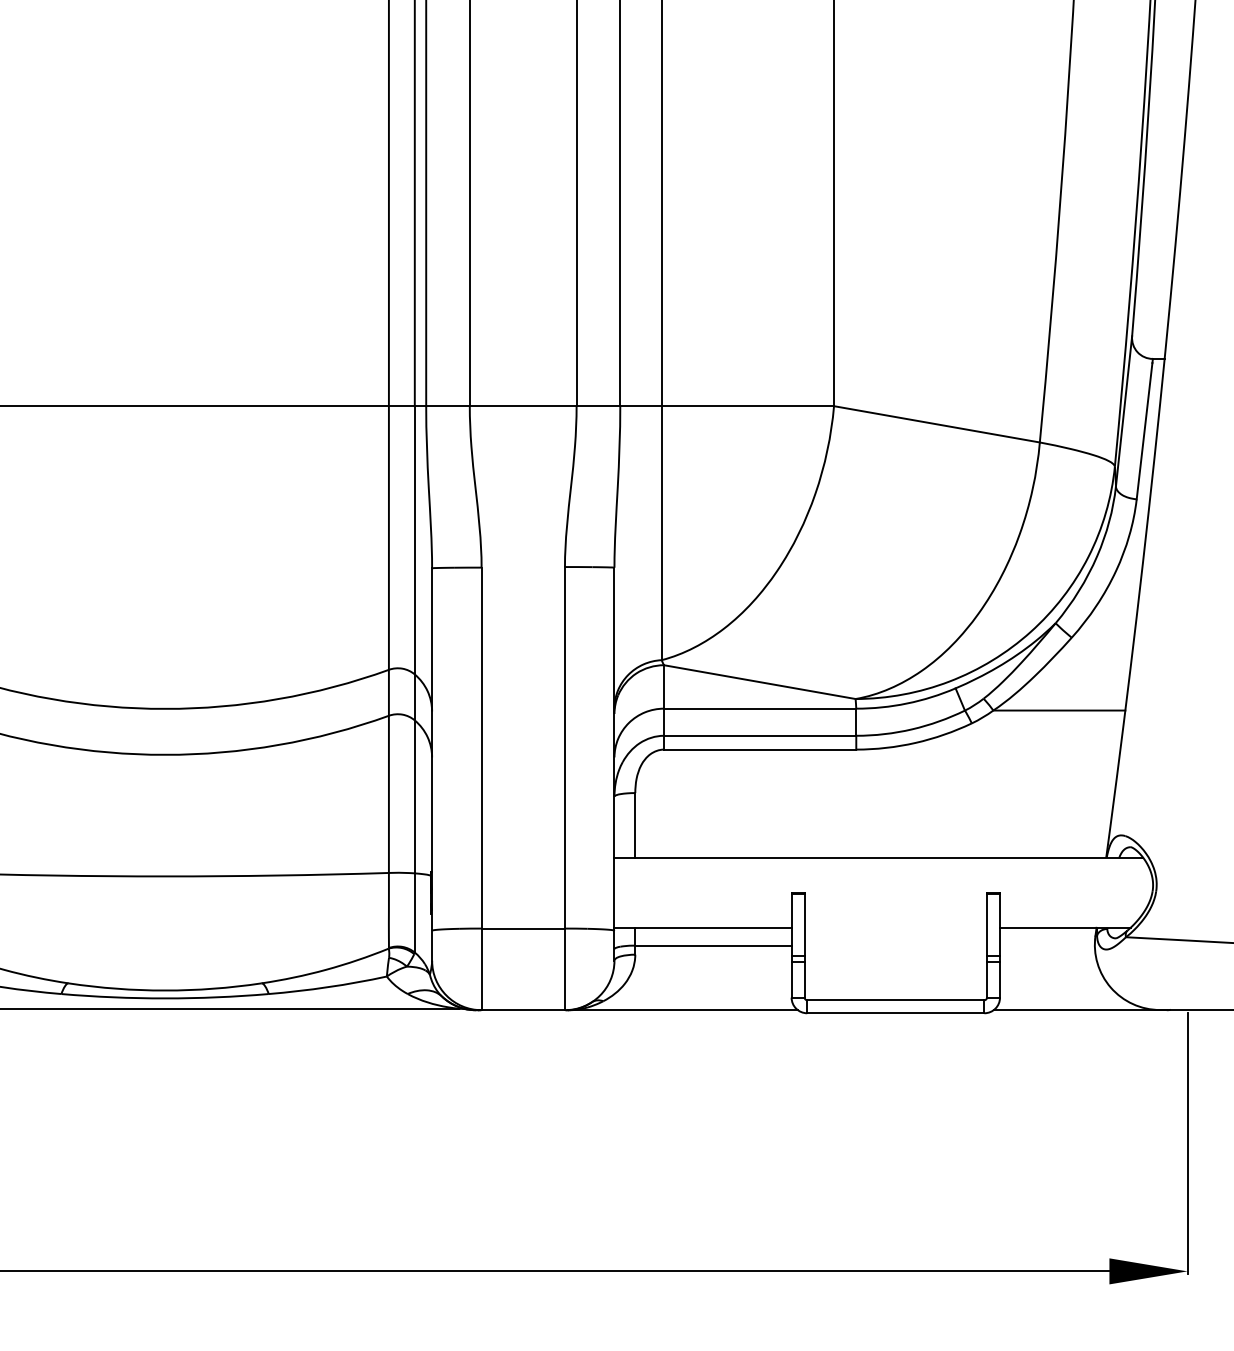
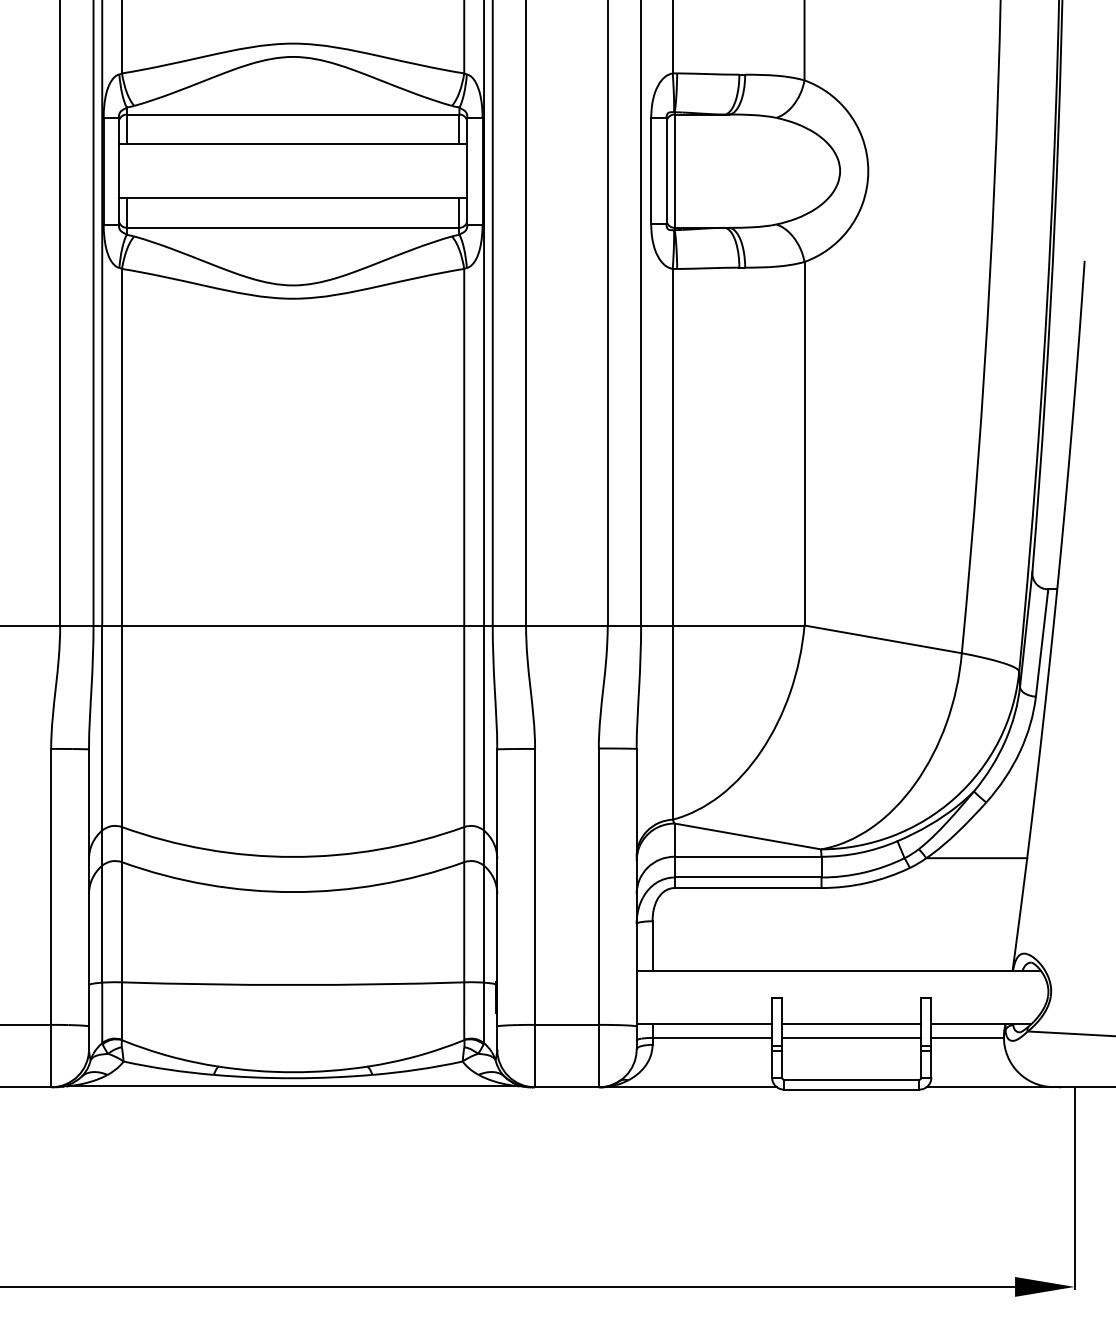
line: (895, 928) -> (851, 1024), added
line: (895, 945) -> (851, 1037), added
line: (1047, 945) -> (967, 1037), added

